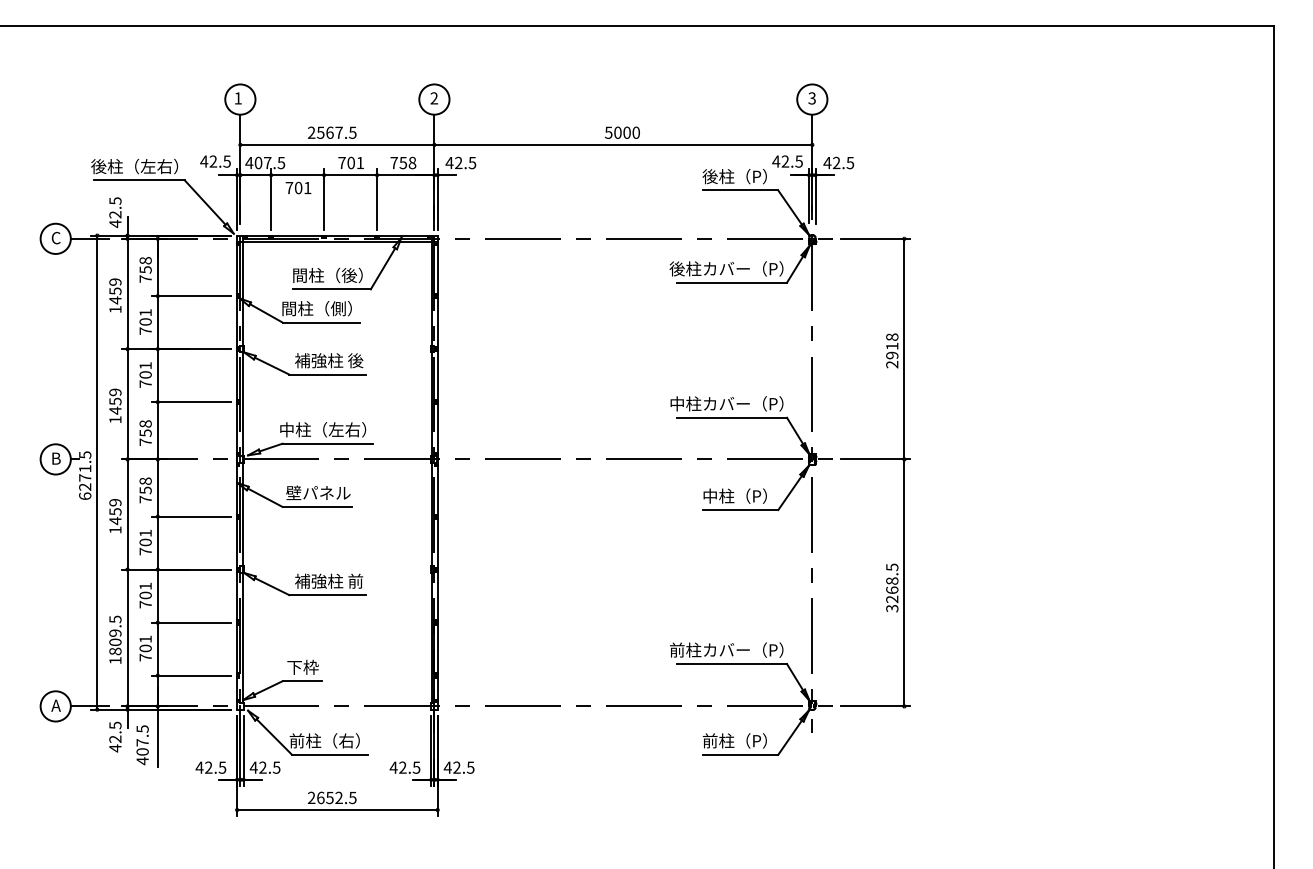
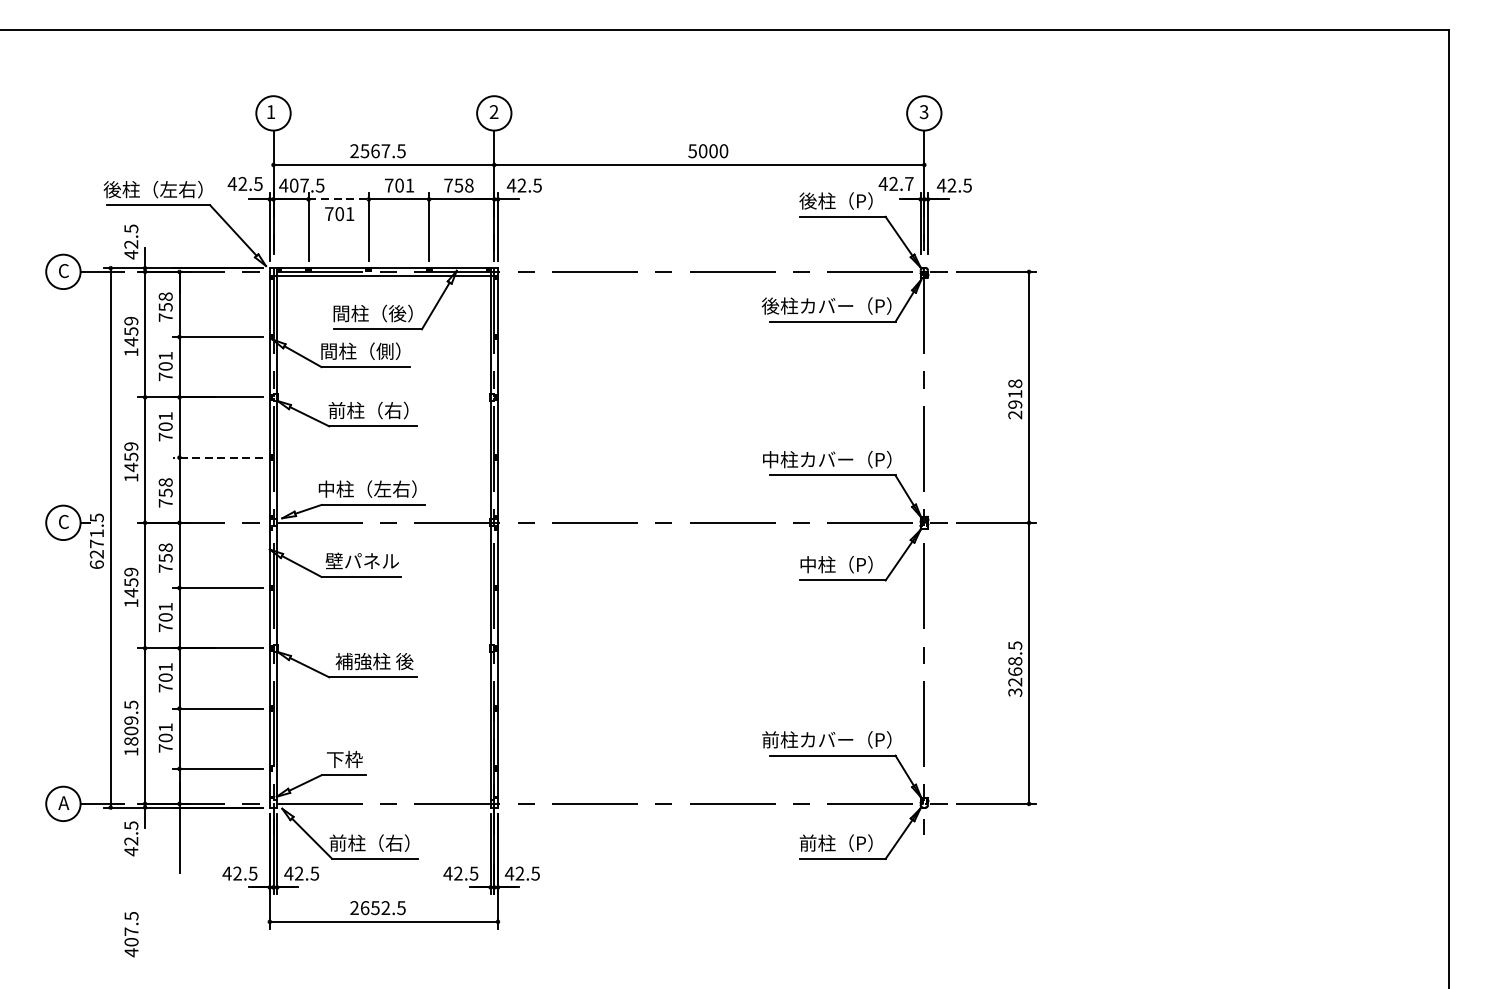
text: (798, 161) -> (908, 183), 42.5 -> 42.7
line: (298, 175) -> (339, 199), solid -> dashed
text: (325, 360) -> (370, 410), 補強柱 後 -> 前柱（右）
line: (191, 402) -> (217, 458), solid -> dashed
text: (55, 458) -> (63, 521), B -> C
text: (355, 580) -> (404, 660), 補強柱 前 -> 補強柱 後
text: (142, 745) -> (131, 934), moved

